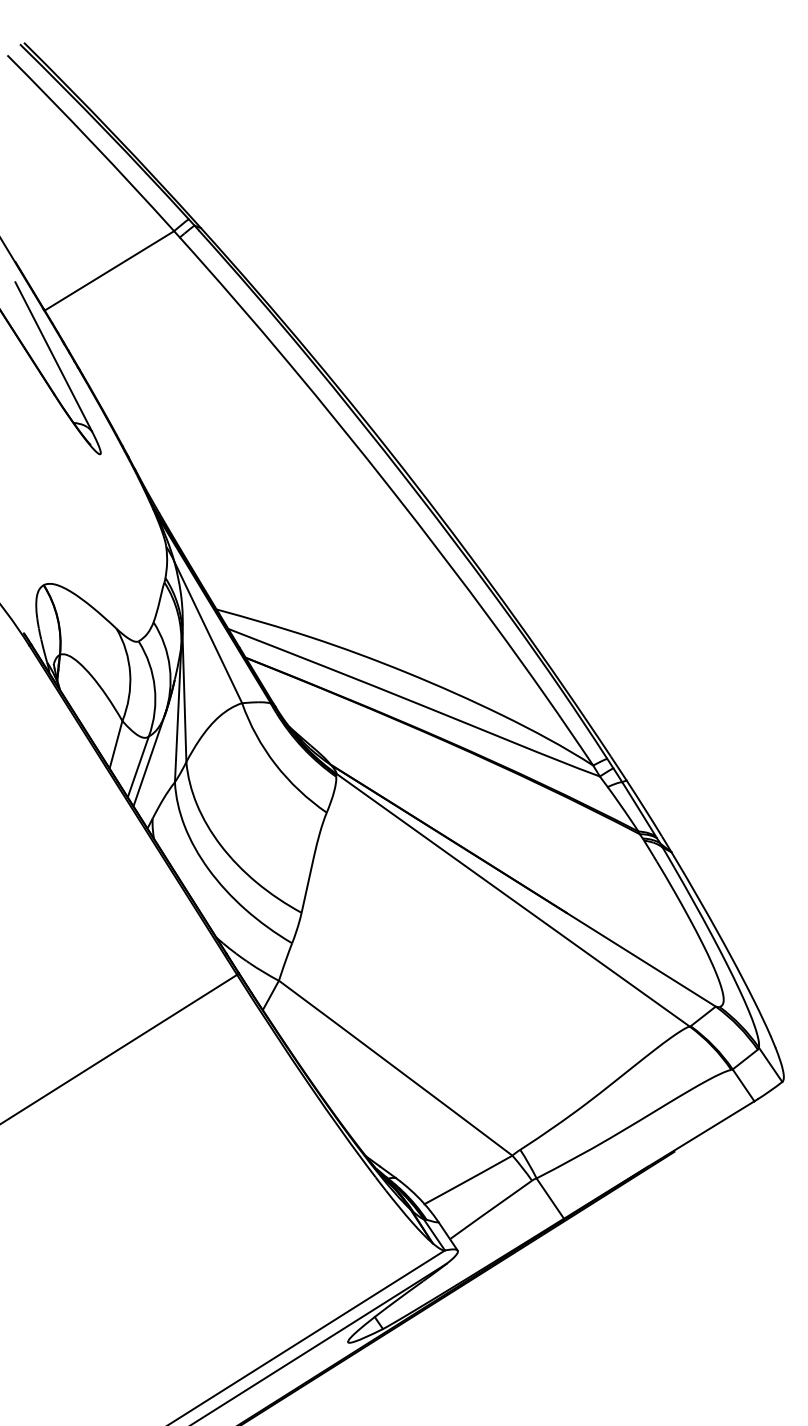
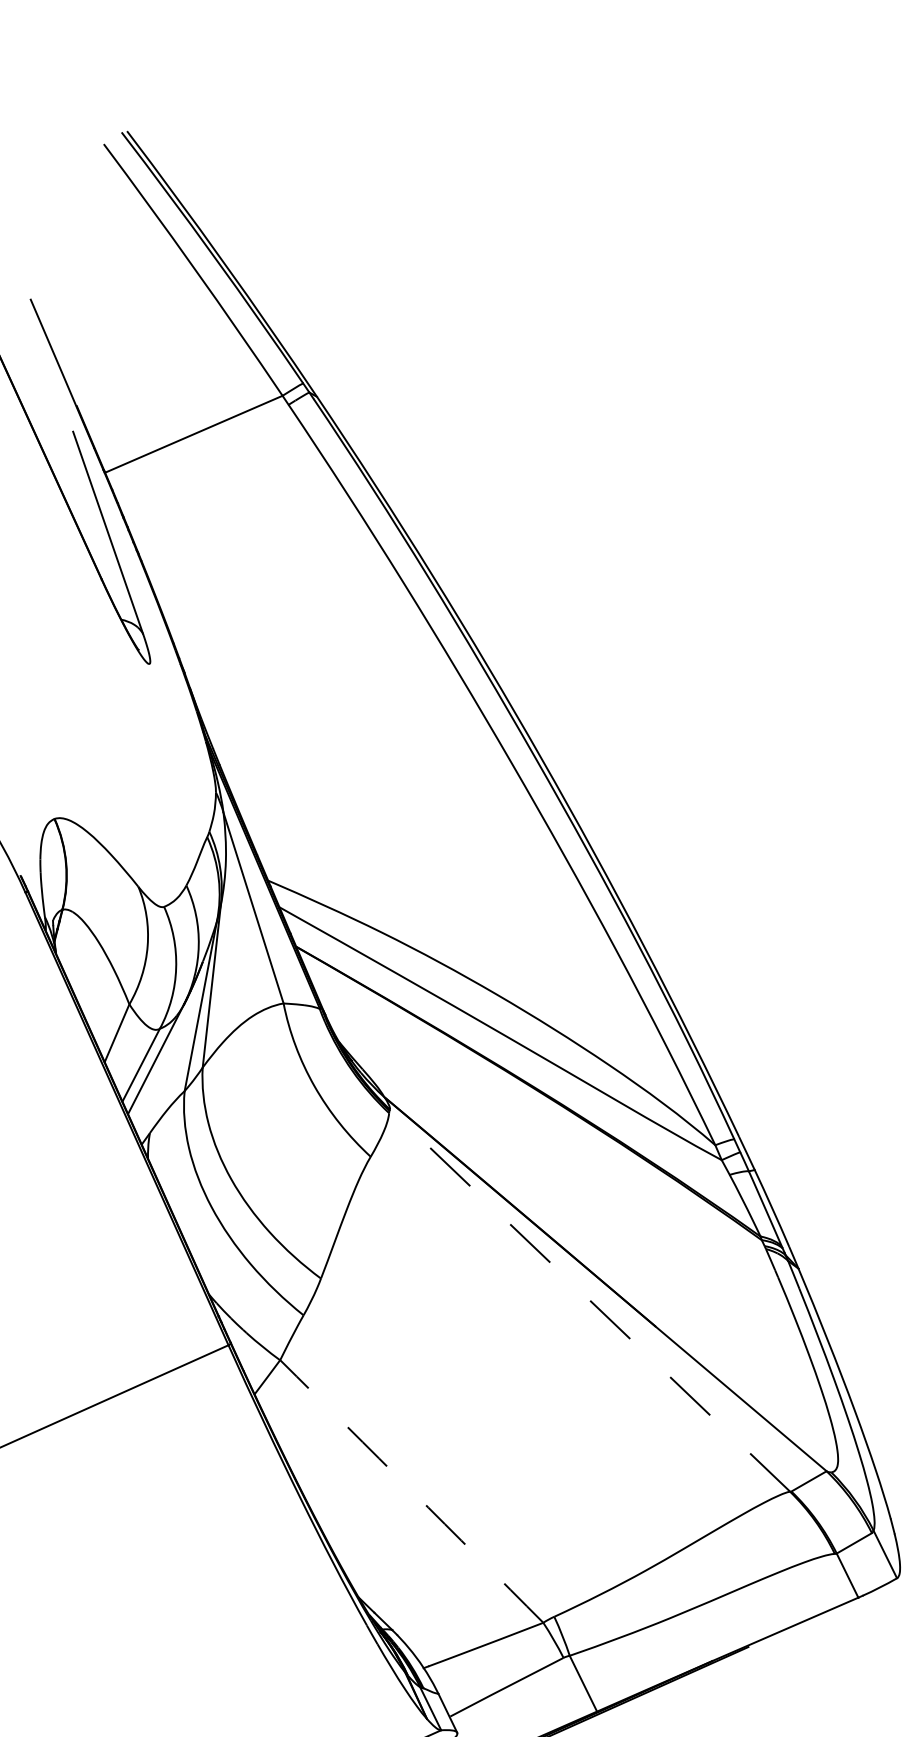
line: (512, 899) -> (589, 1299), solid -> dashed
arc: (395, 1068) -> (411, 1491), solid -> dashed

